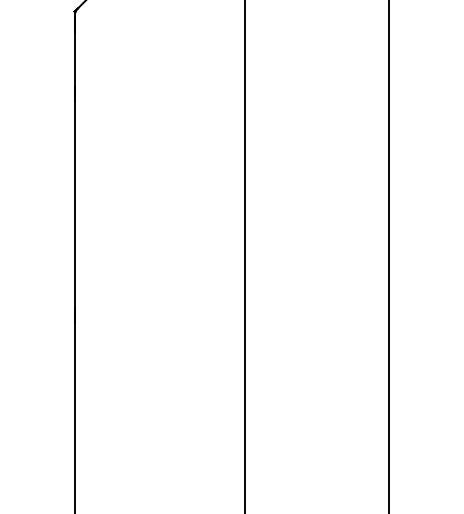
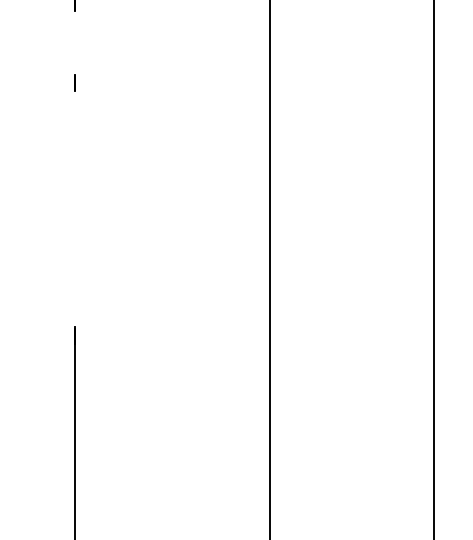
line: (74, 59) -> (74, 43), removed
line: (74, 204) -> (74, 208), removed

